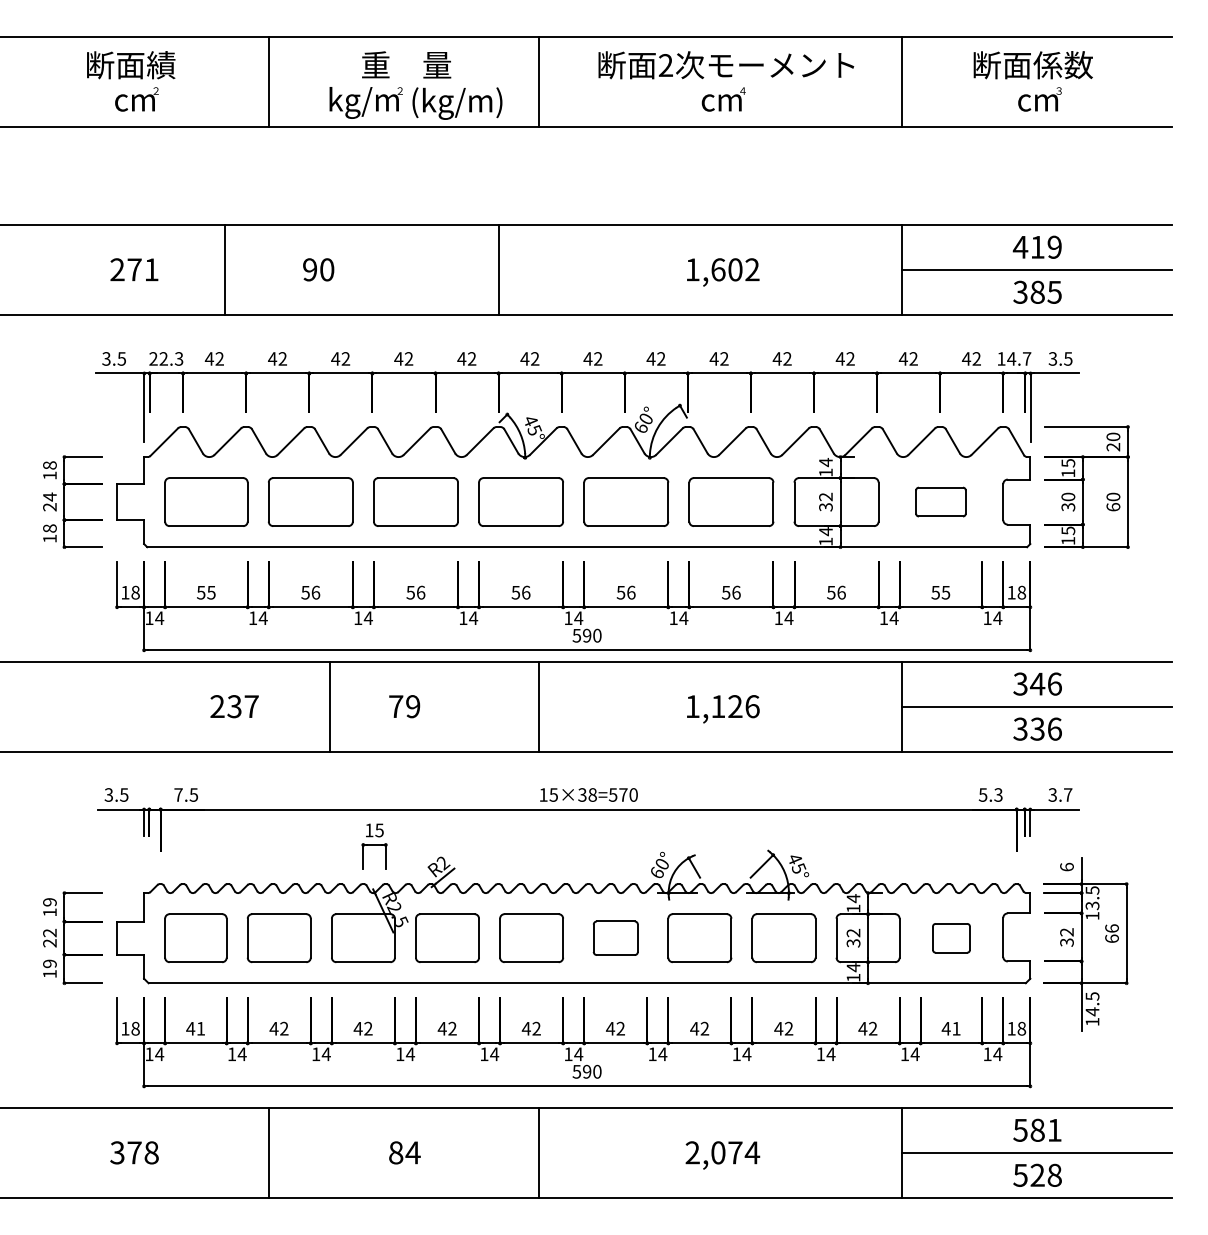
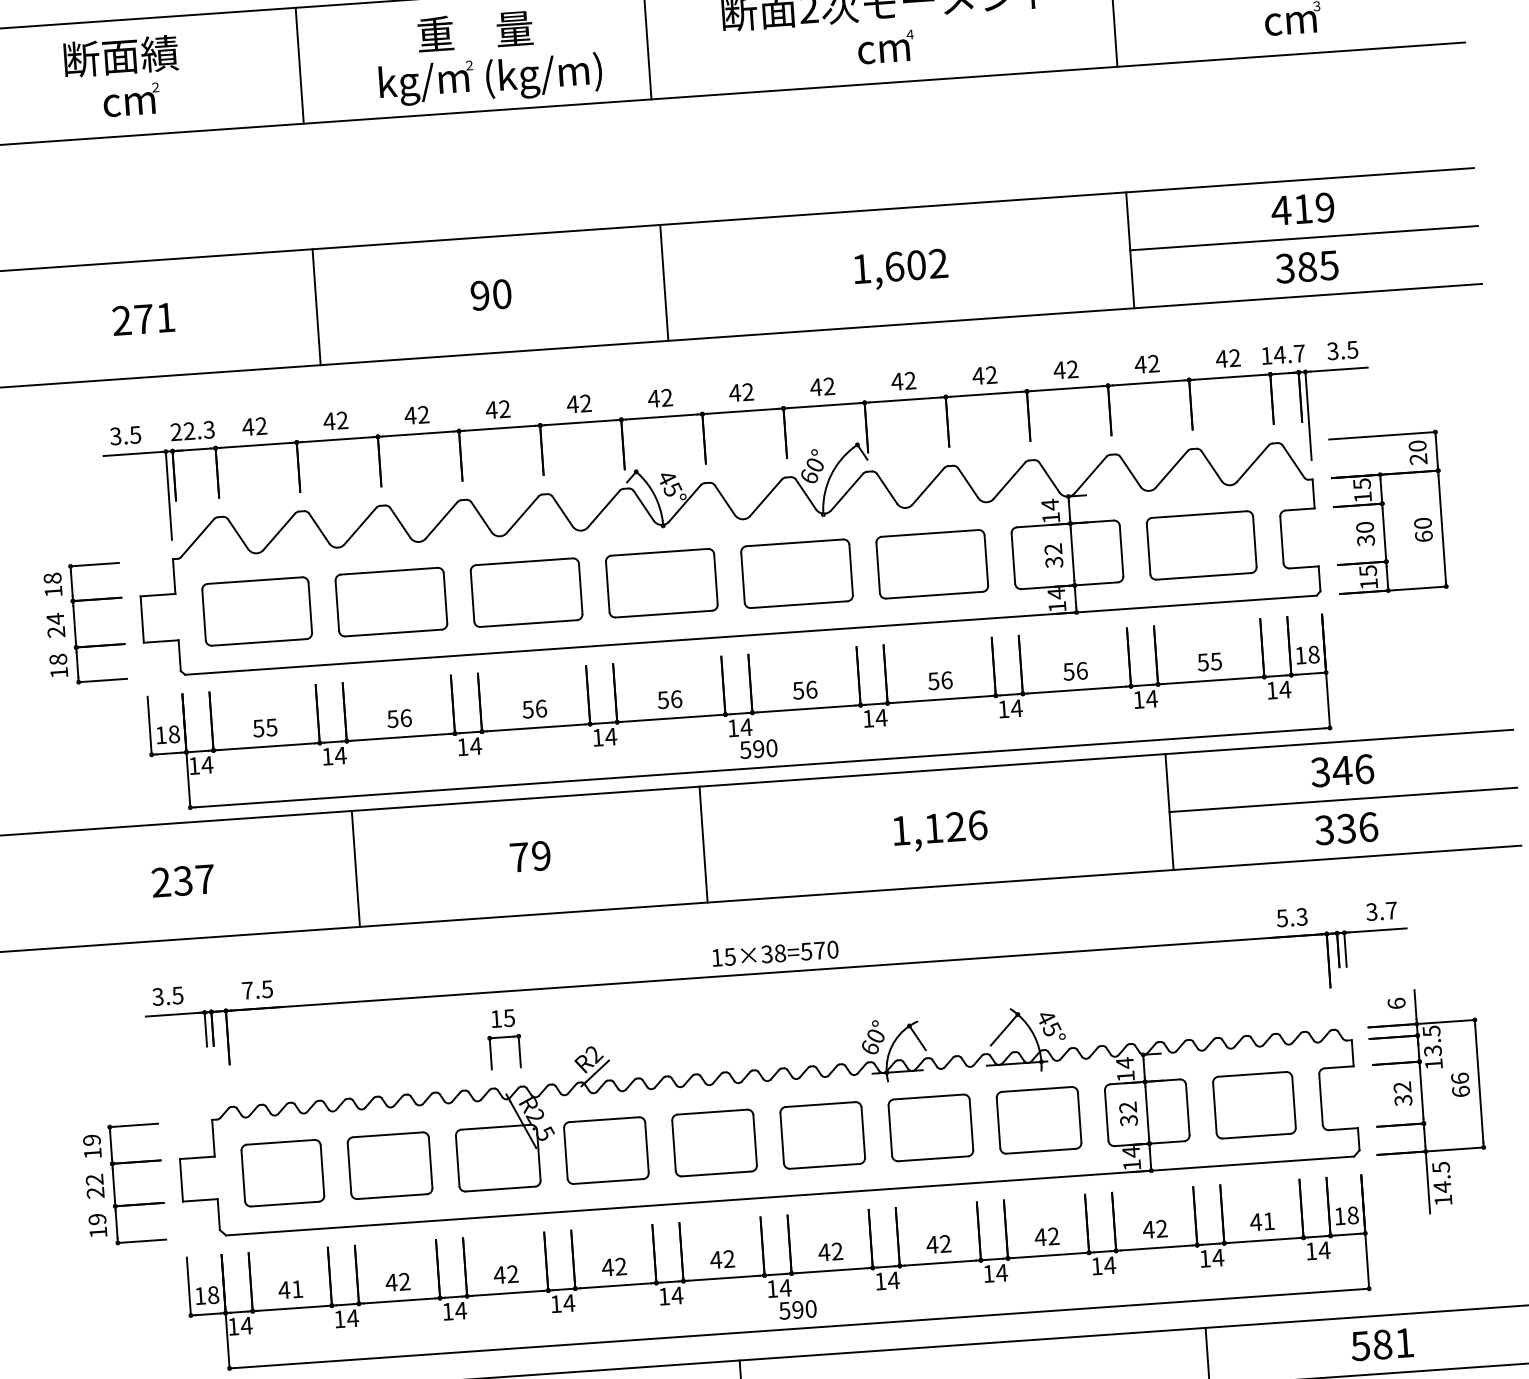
line: (224, 269) -> (316, 306), moved
text: (318, 269) -> (490, 294), moved
line: (499, 269) -> (664, 282), moved
part: (940, 501) -> (1201, 544), size x1.67
text: (234, 706) -> (183, 880), moved
line: (329, 706) -> (355, 868), moved
part: (615, 938) -> (822, 1135), size x1.43
part: (951, 938) -> (1254, 1105), size x1.67

